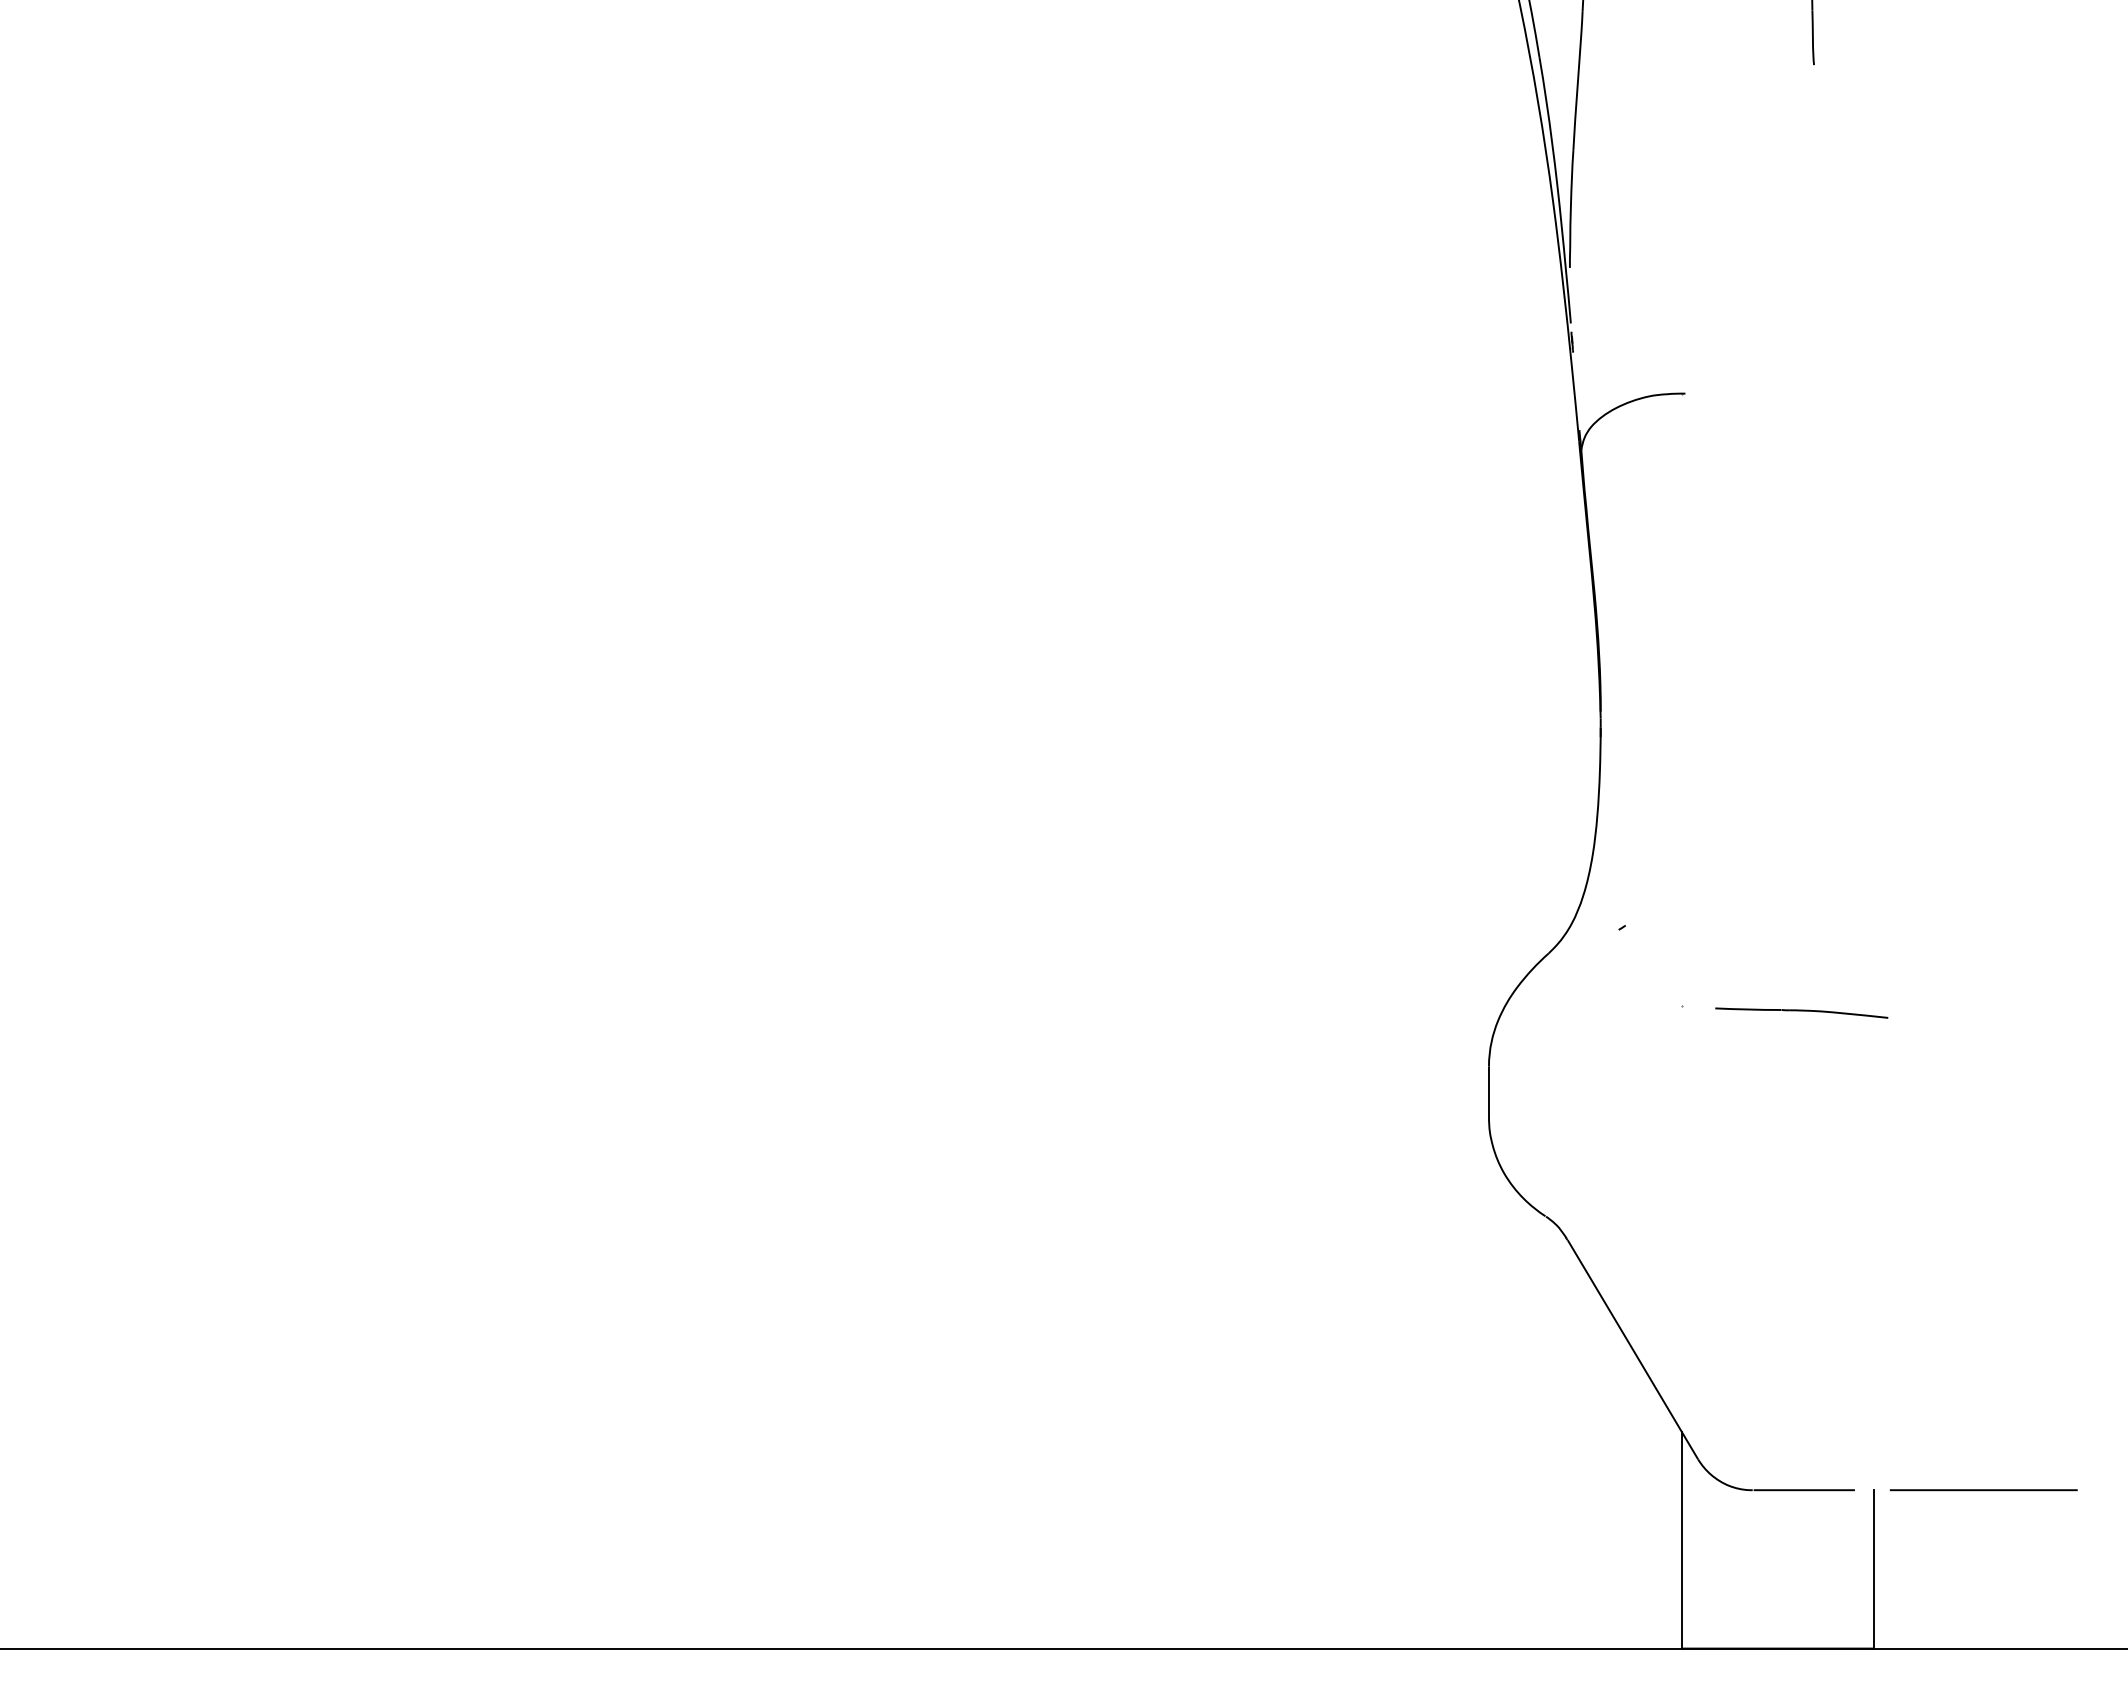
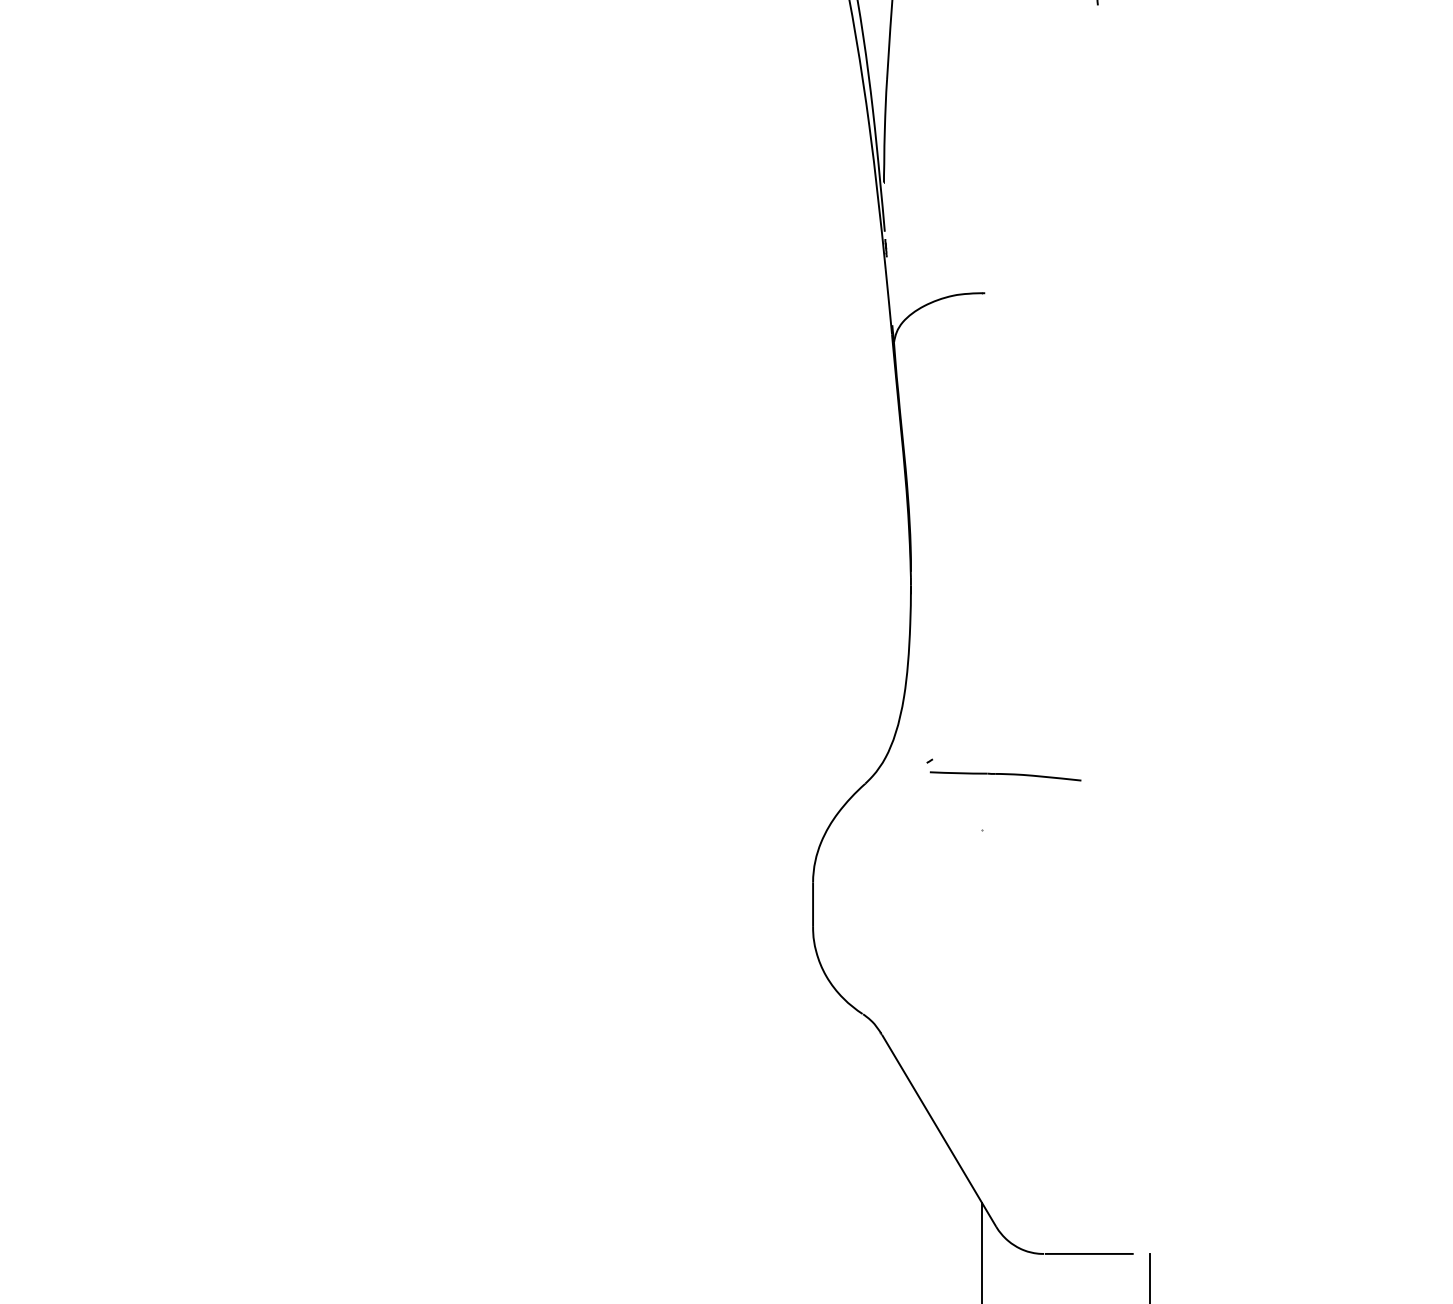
part: (1801, 1012) -> (1005, 775), moved
line: (1983, 1490) -> (1246, 1254), removed

